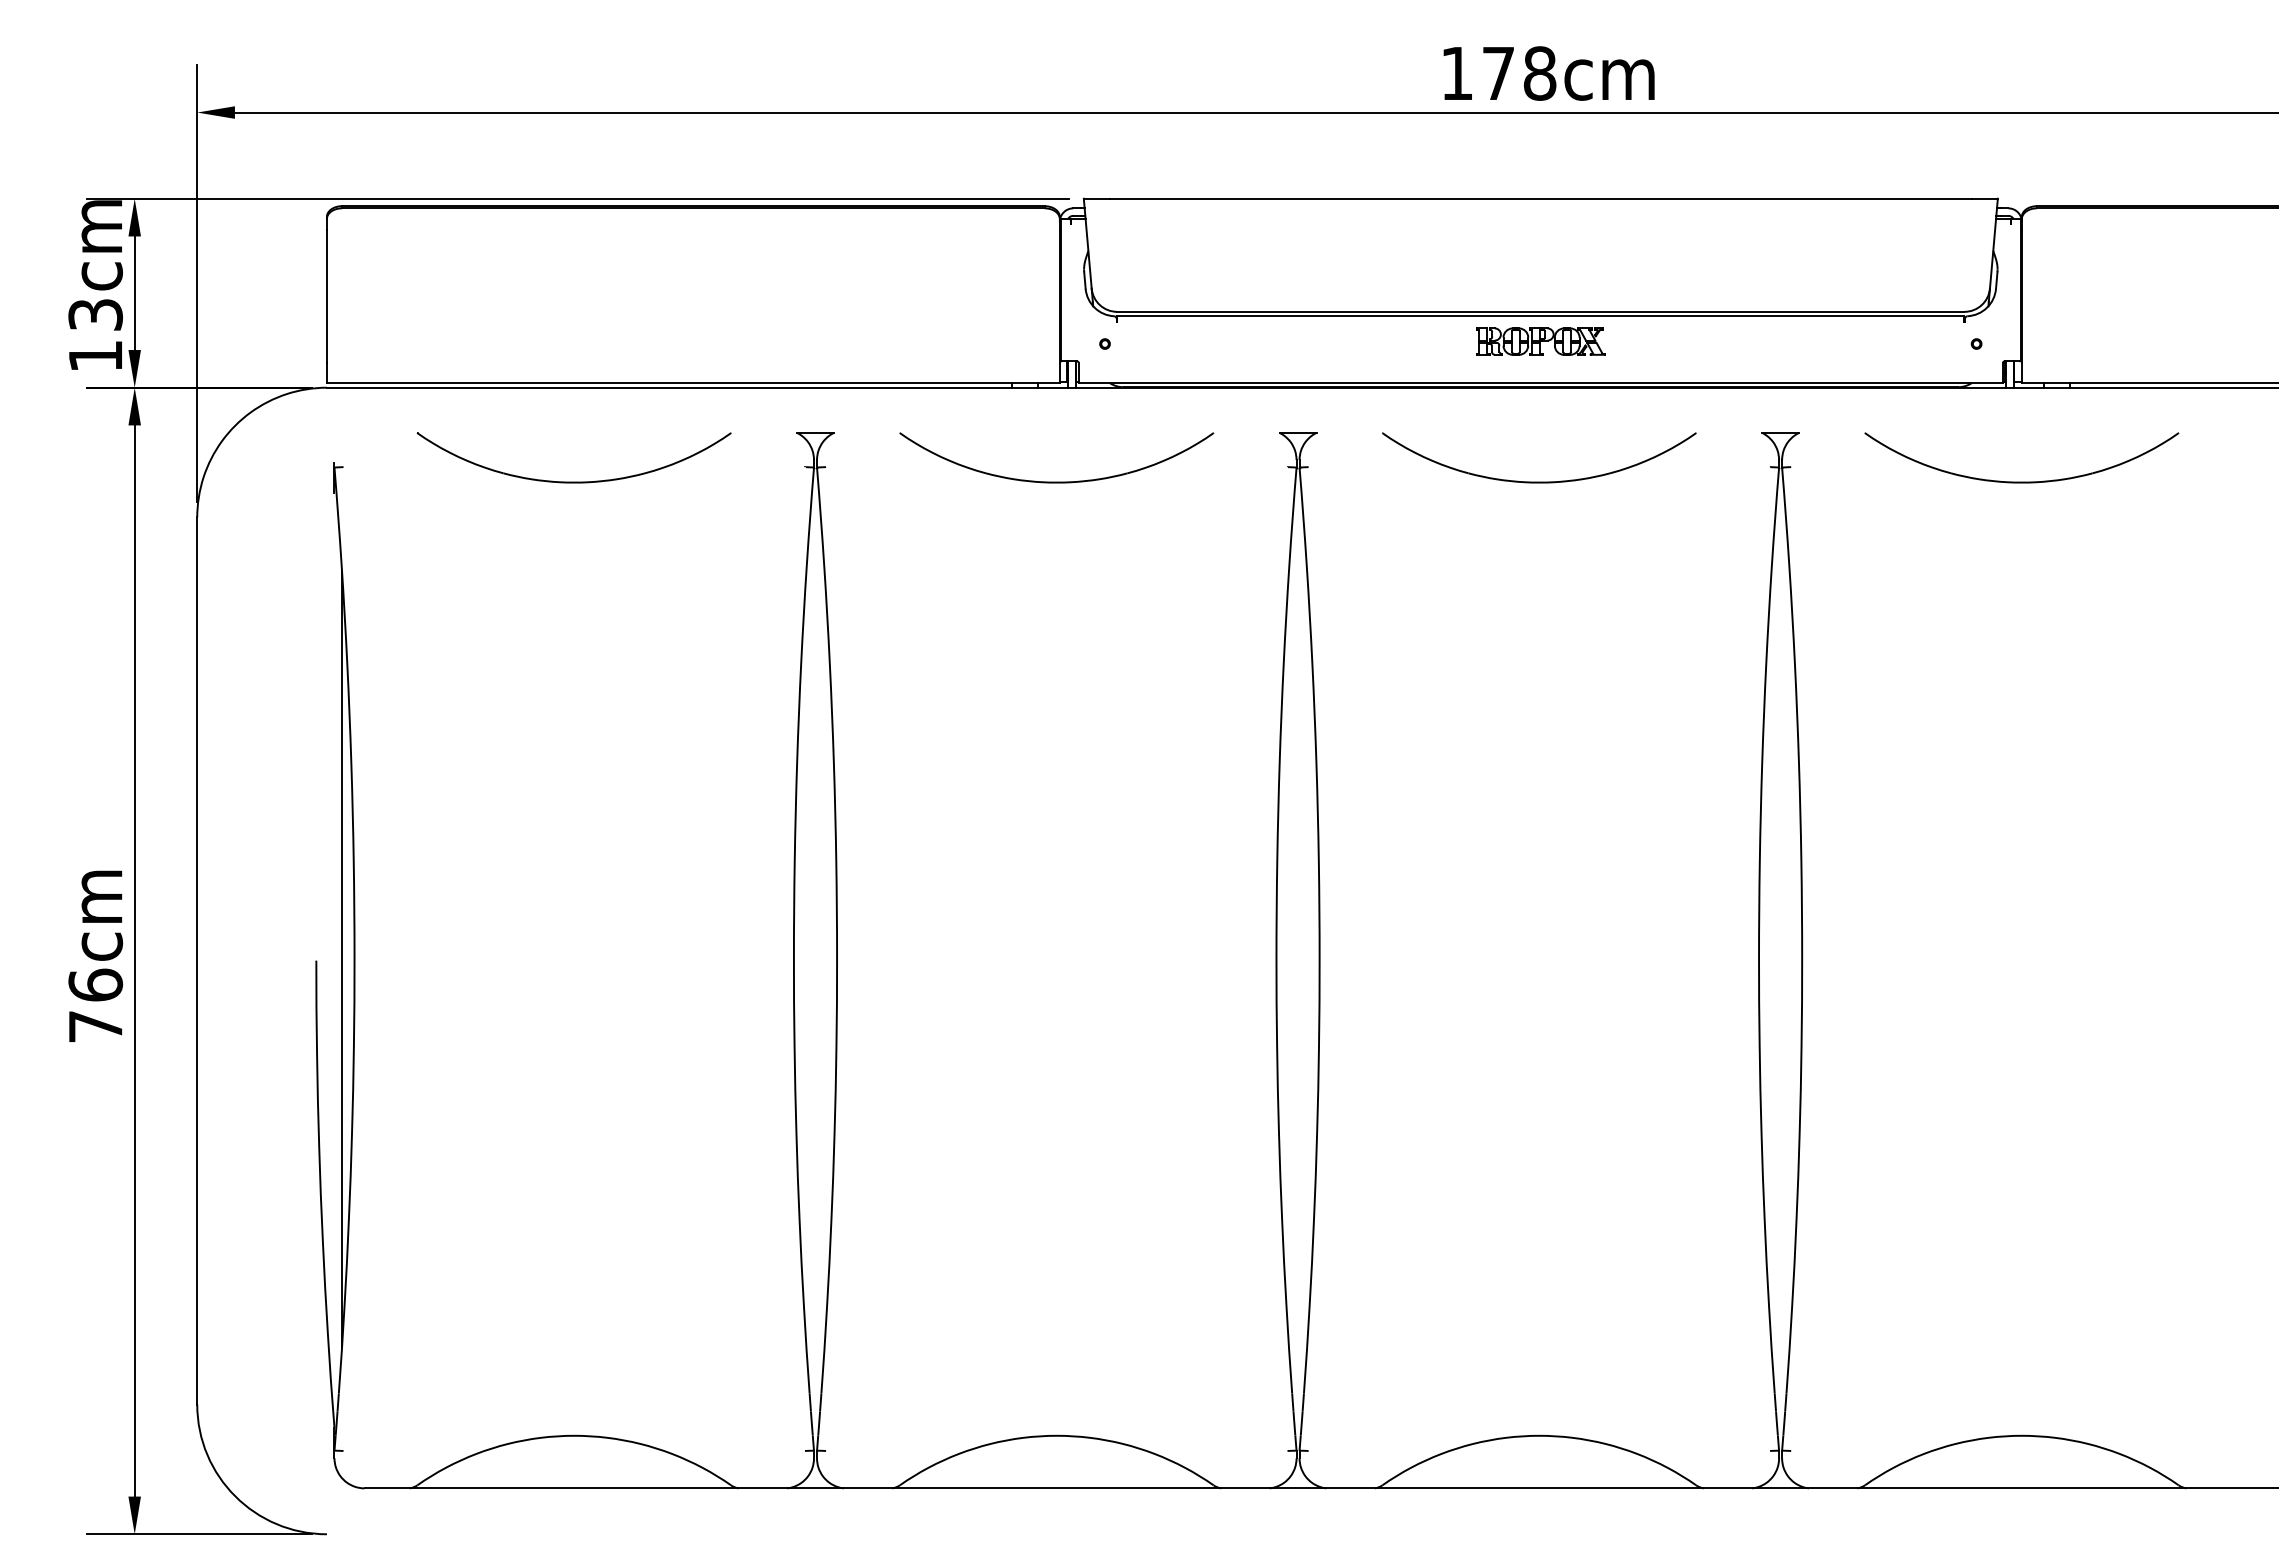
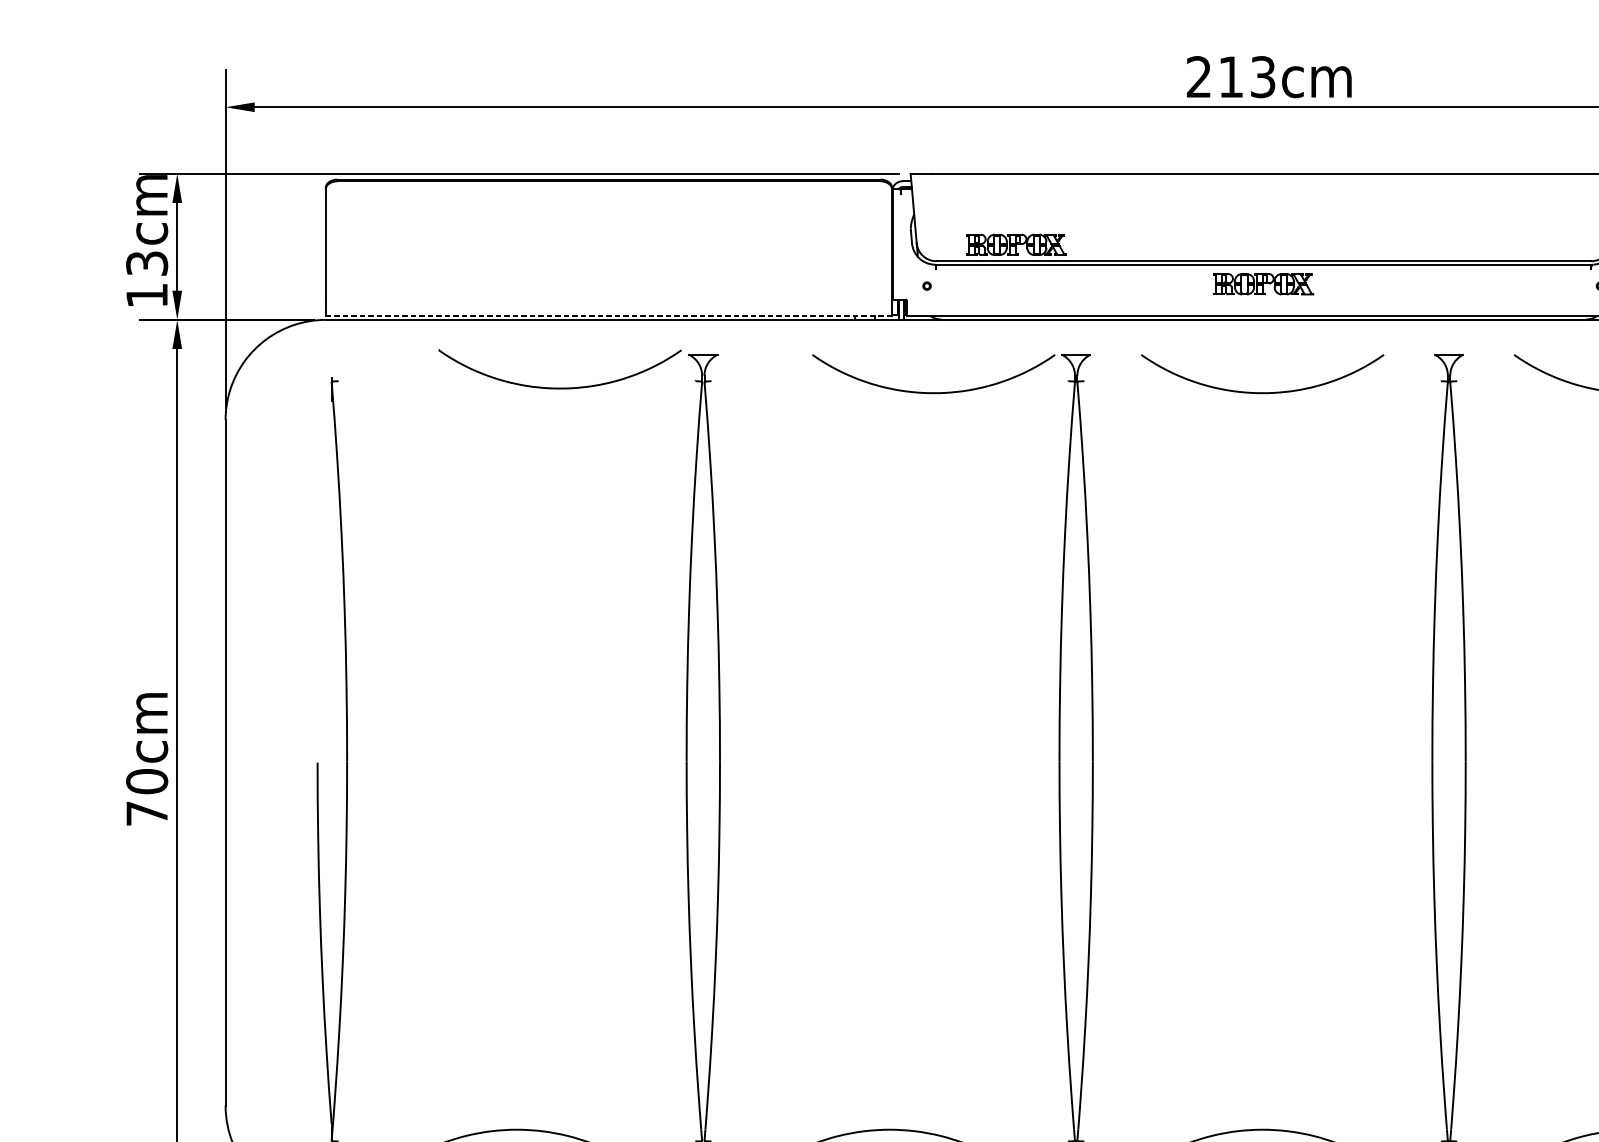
text: (1498, 73) -> (1231, 77), 178cm -> 213cm
part: (1220, 290) -> (1016, 244), added
line: (692, 383) -> (608, 316), solid -> dashed
part: (573, 481) -> (559, 387), moved
part: (1056, 481) -> (933, 392), moved
line: (342, 958) -> (337, 760), removed
text: (95, 984) -> (146, 781), 76cm -> 70cm

